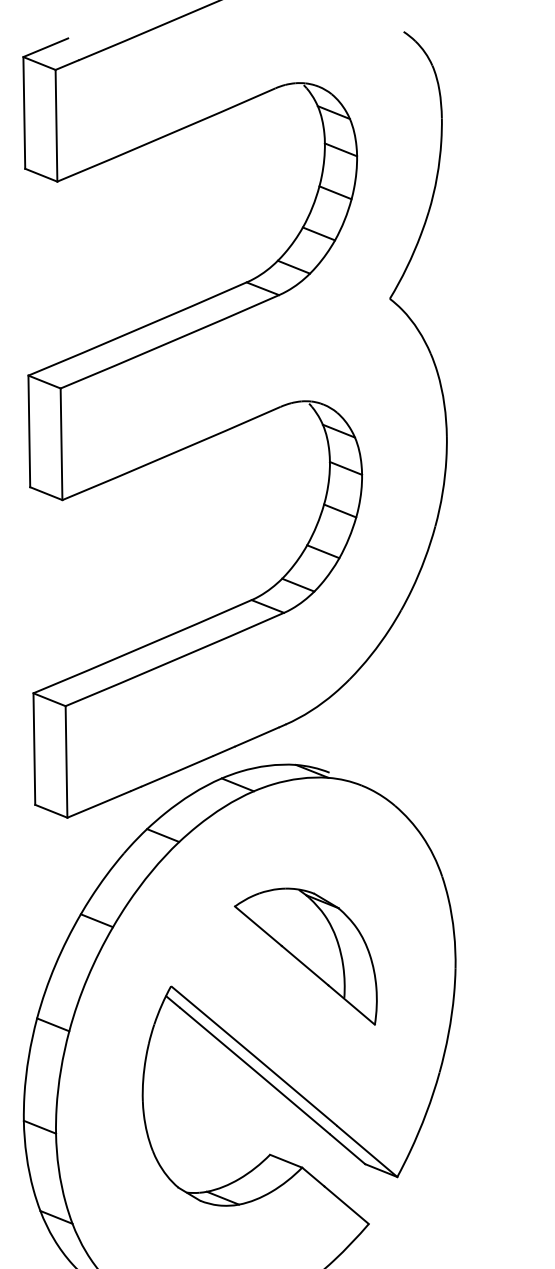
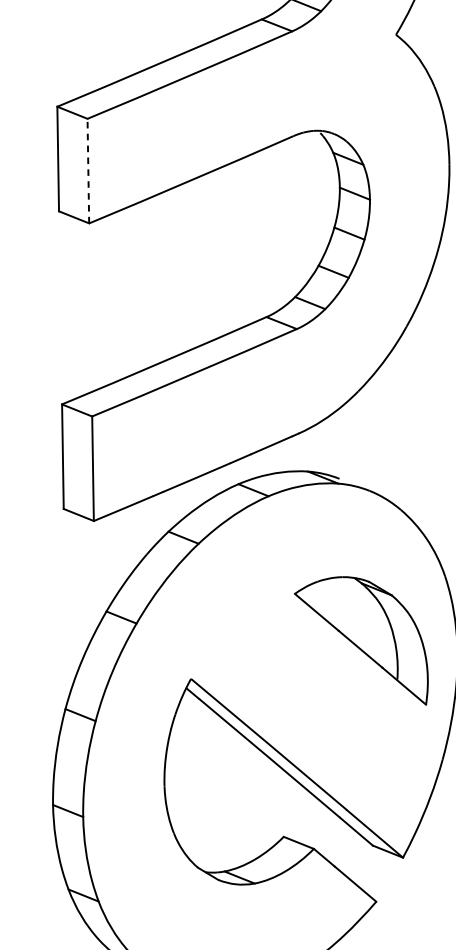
line: (61, 444) -> (88, 171), solid -> dashed
part: (305, 956) -> (360, 640), moved

